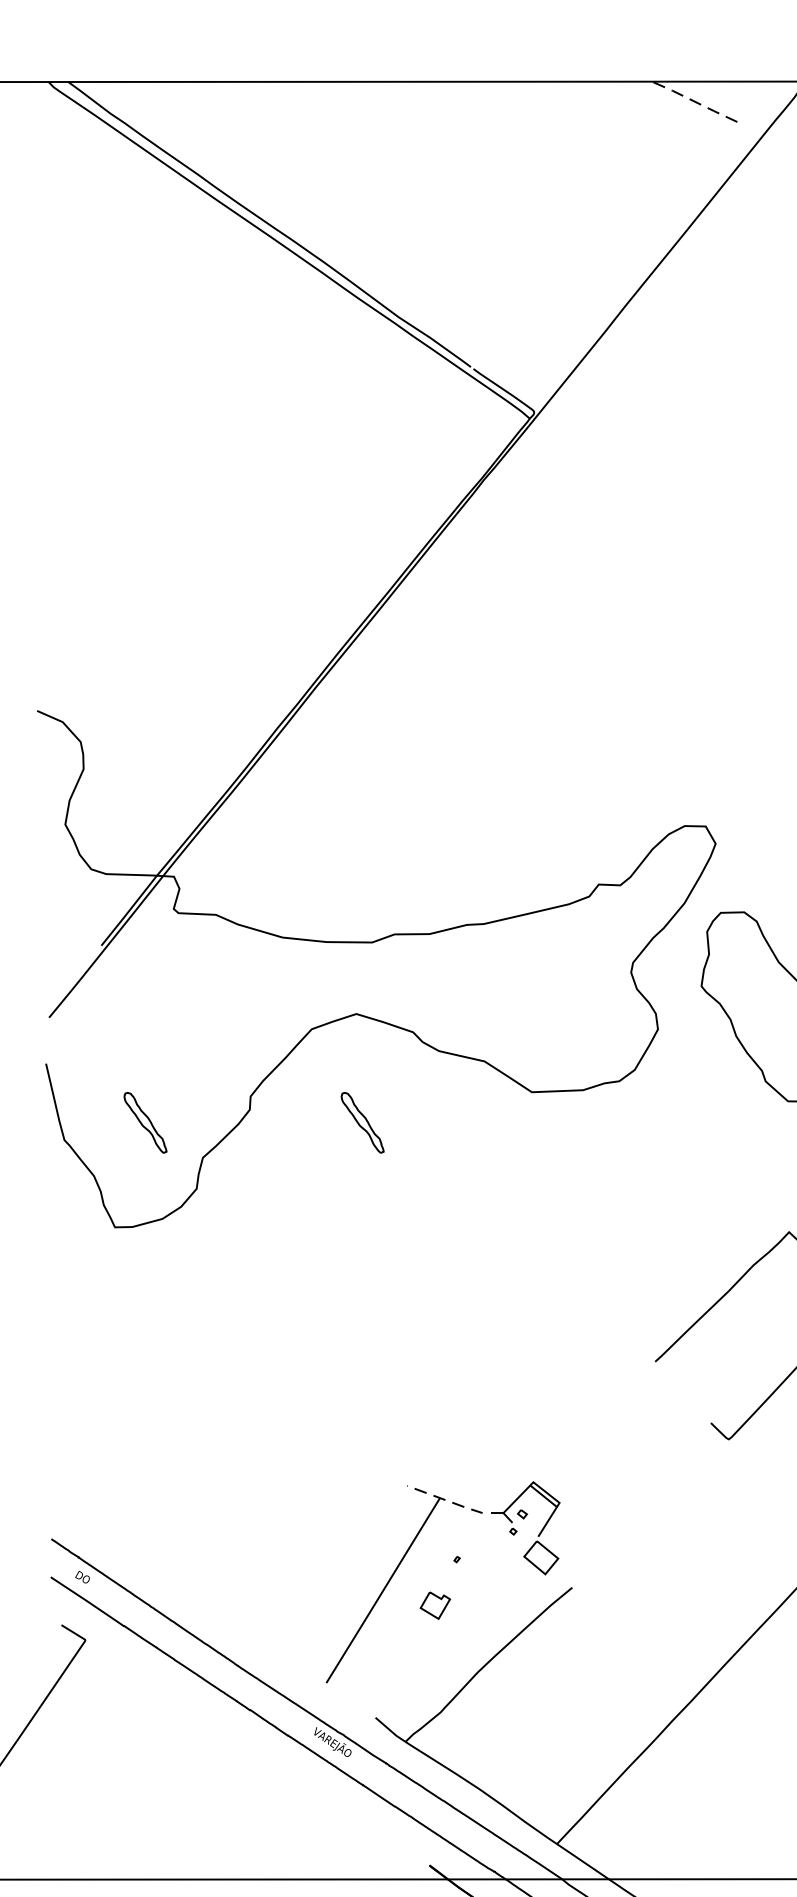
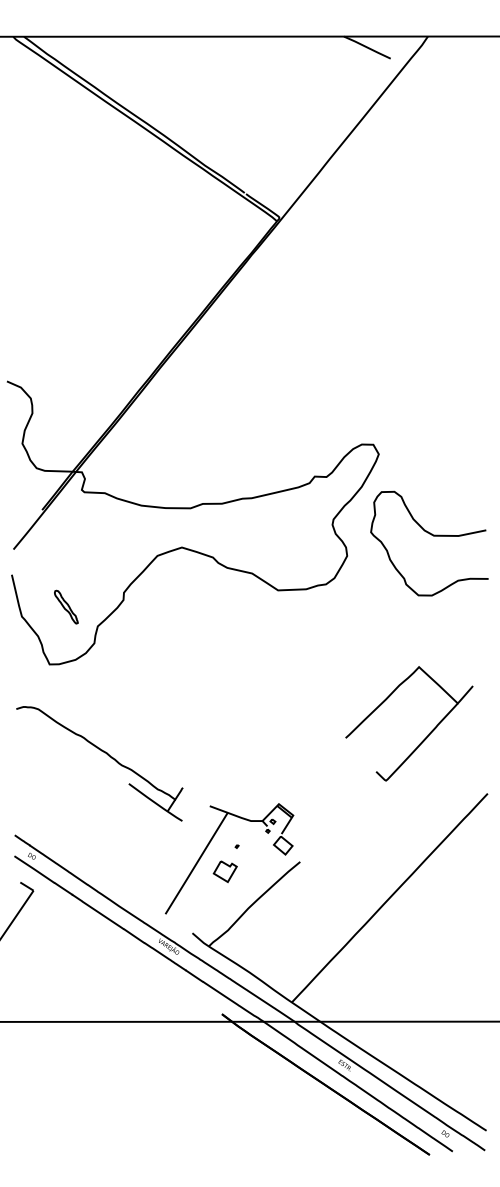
line: (694, 101) -> (367, 47), dashed -> solid
part: (362, 1121) -> (185, 606), removed
part: (220, 1393) -> (107, 755), added
line: (455, 1502) -> (236, 815), dashed -> solid
part: (434, 1605) -> (224, 871), size x1.43

